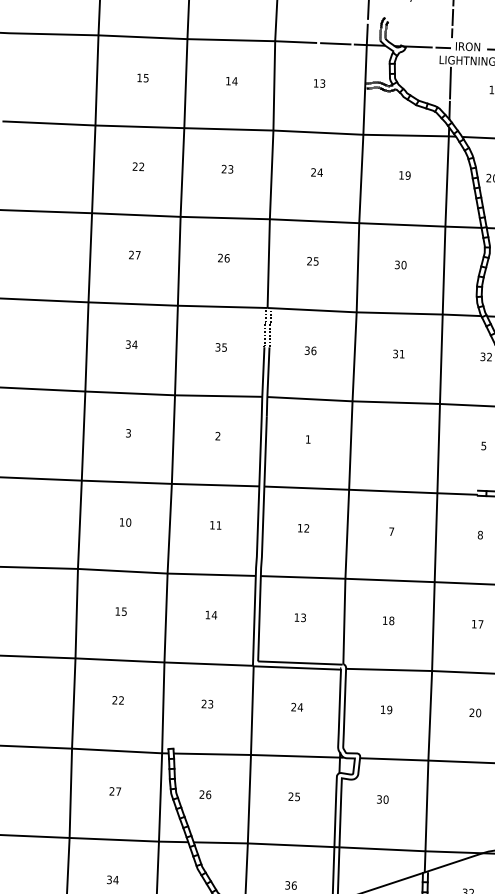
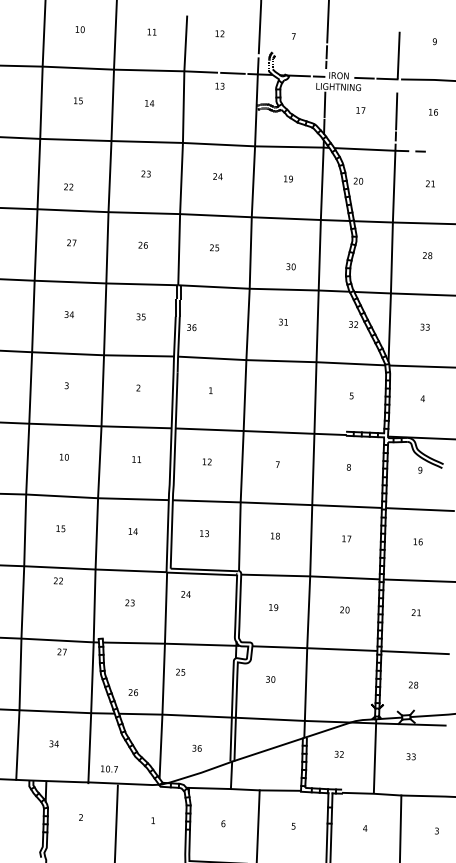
text: (319, 82) -> (219, 85), moved
text: (138, 166) -> (68, 186), moved
text: (400, 264) -> (290, 266), moved
text: (310, 350) -> (191, 327), moved
text: (116, 699) -> (57, 580), moved
text: (296, 707) -> (185, 594), moved
text: (114, 790) -> (61, 651), moved
text: (204, 794) -> (132, 692), moved
text: (294, 795) -> (180, 671), moved

